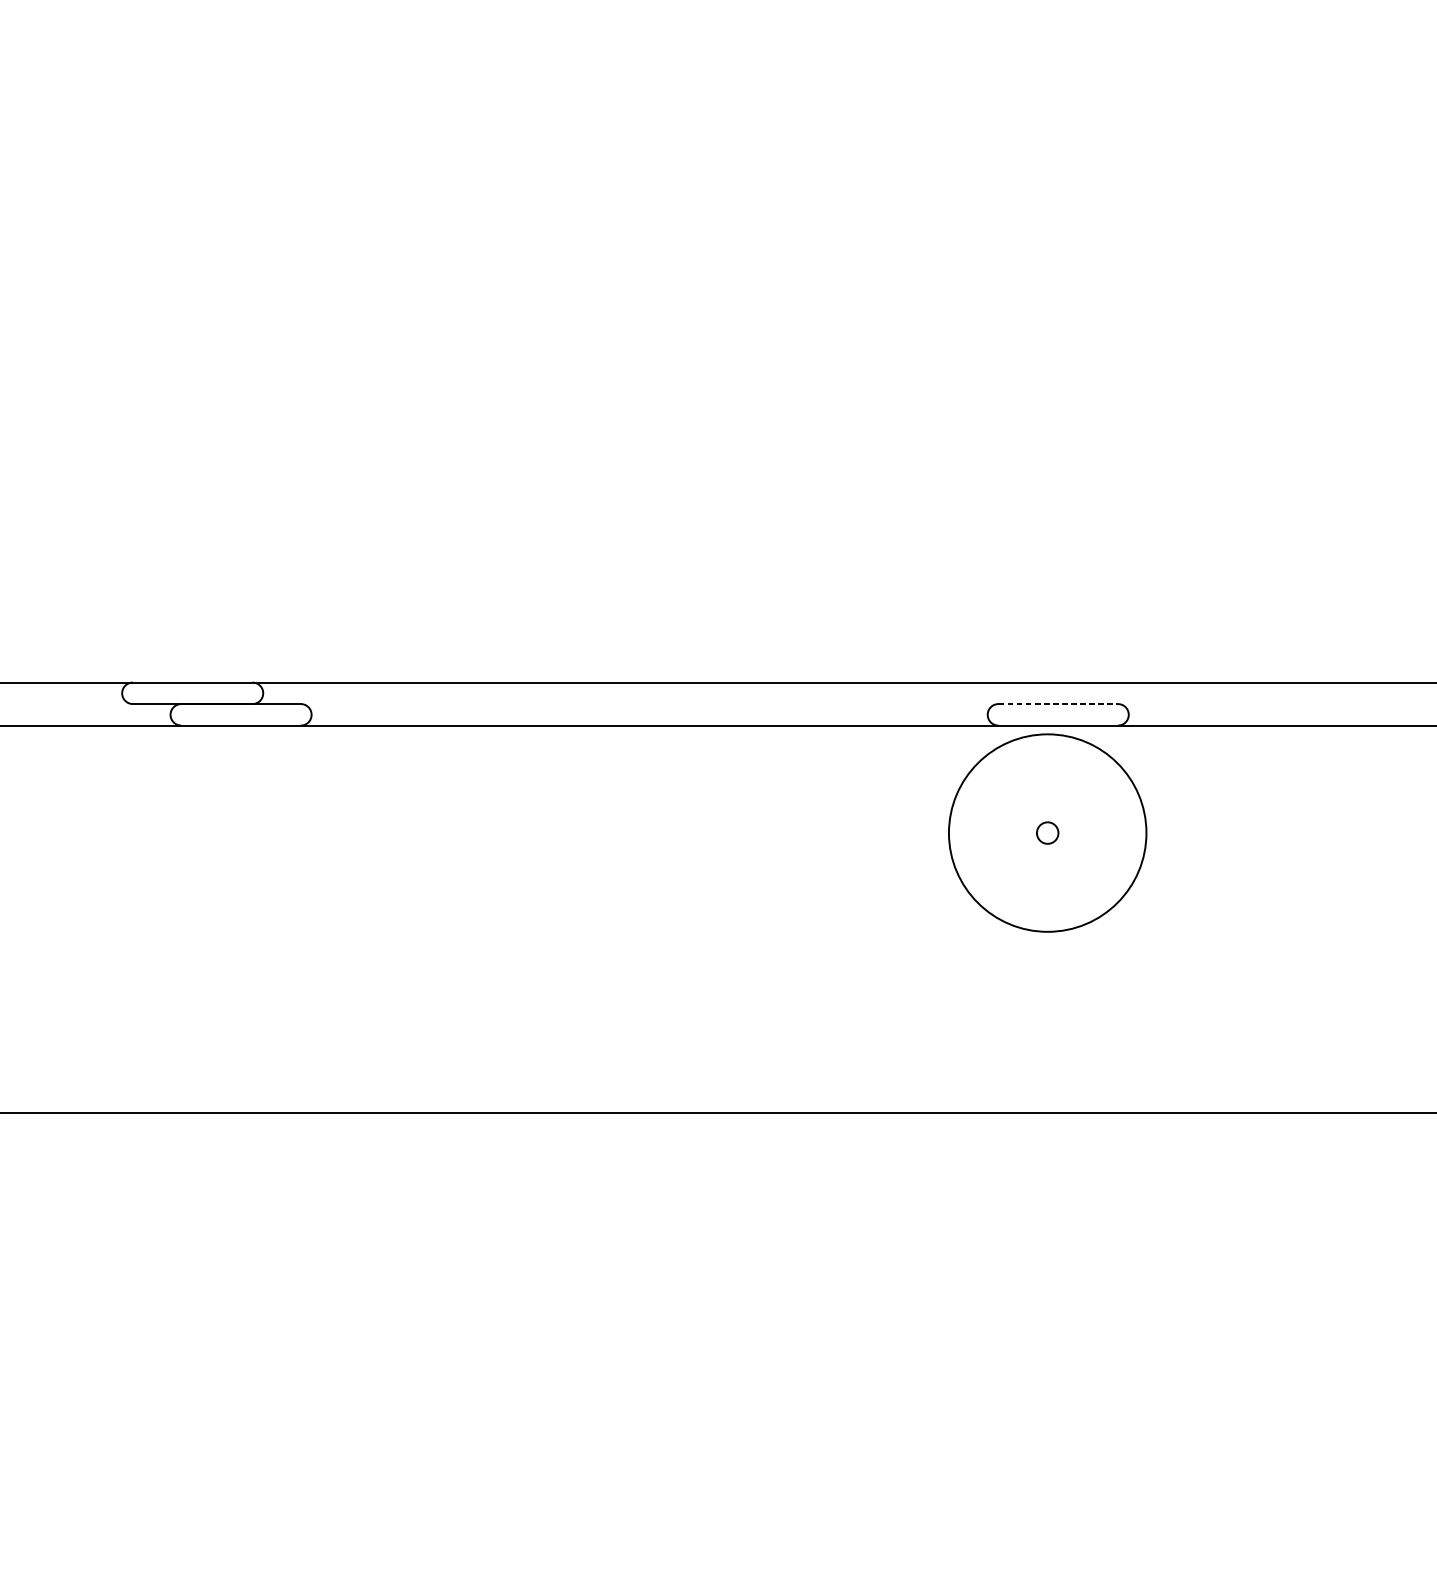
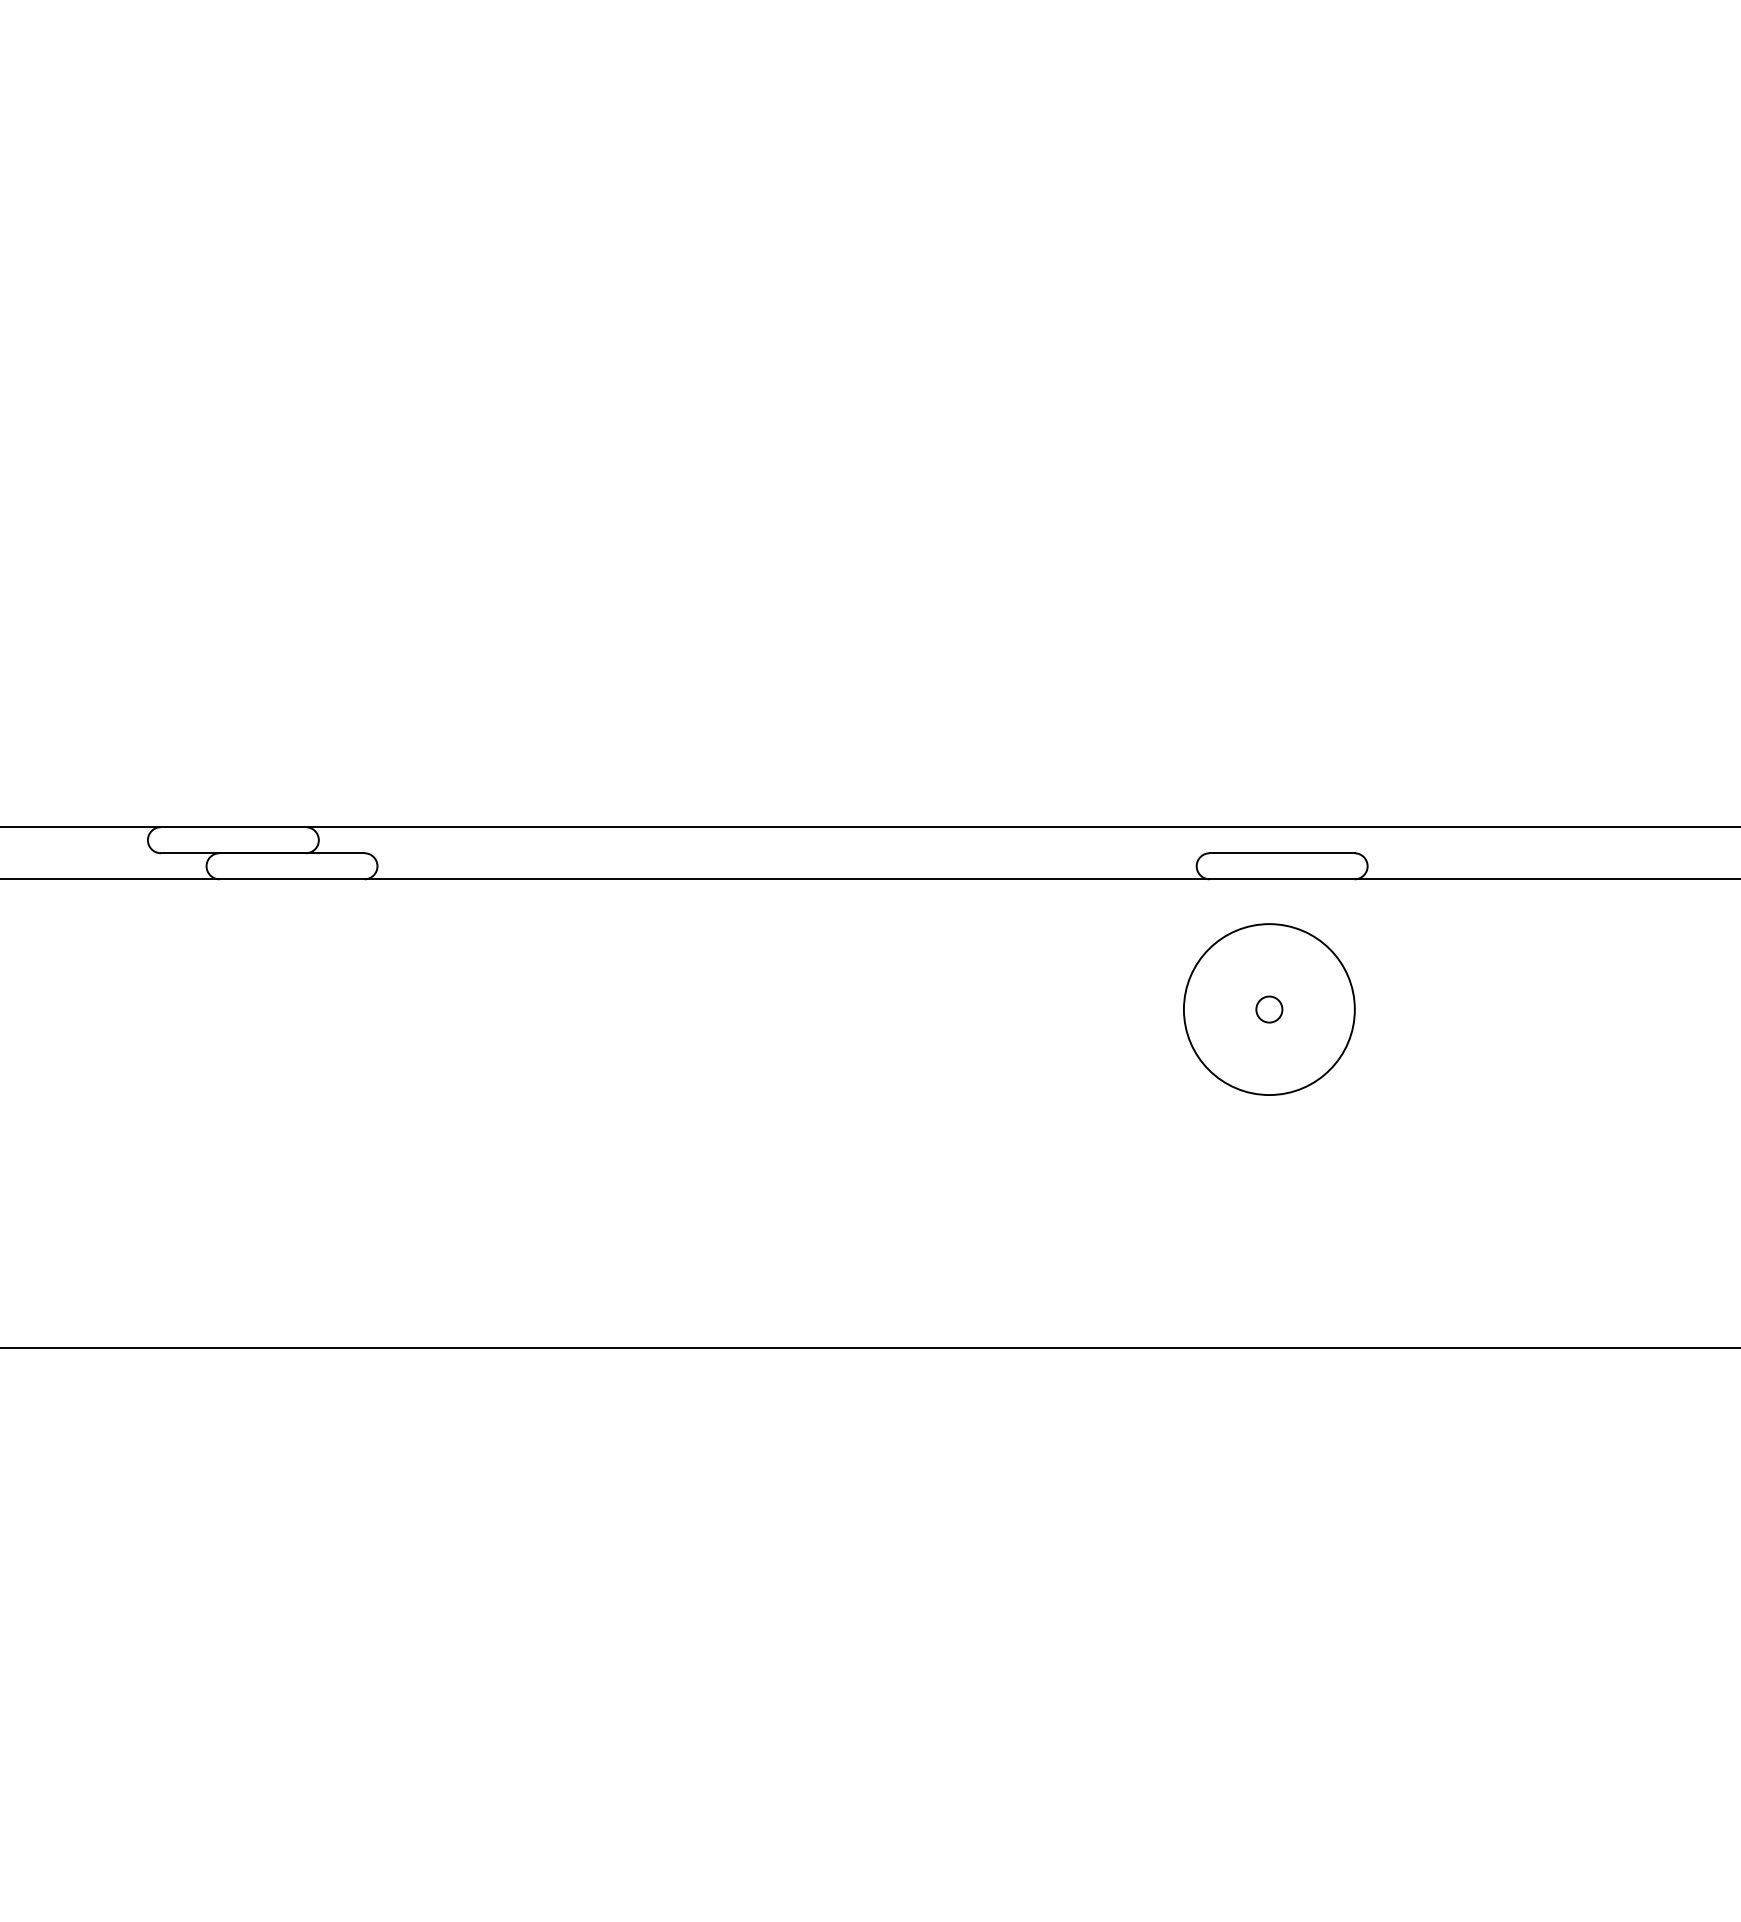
line: (1058, 704) -> (1282, 853), dashed -> solid
circle: (1046, 833) -> (1268, 1009), size x0.71

